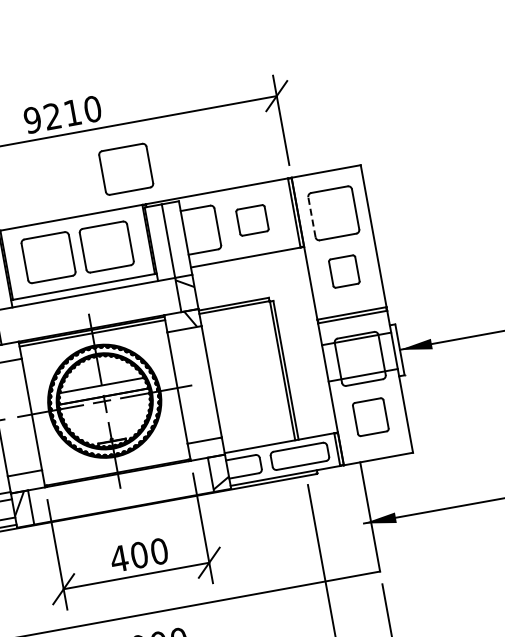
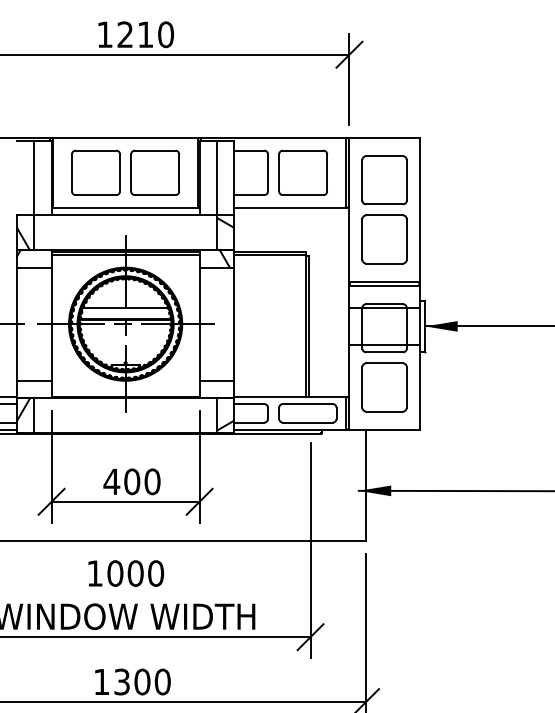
text: (32, 119) -> (104, 34), 9210 -> 1210
part: (126, 168) -> (188, 99), removed
line: (311, 216) -> (362, 179), dashed -> solid
part: (252, 220) -> (303, 172), size x1.67
part: (344, 271) -> (384, 239), size x1.67
part: (370, 417) -> (384, 387), size x1.43

